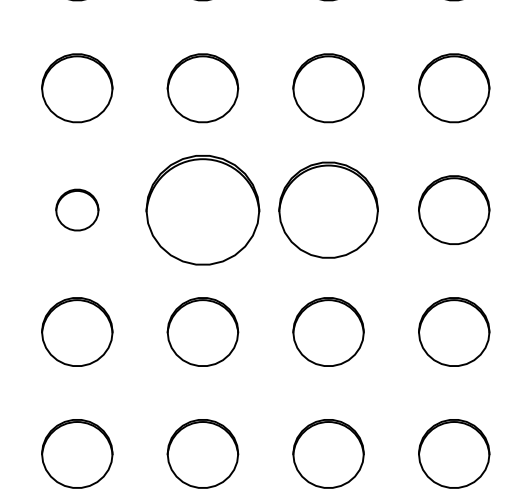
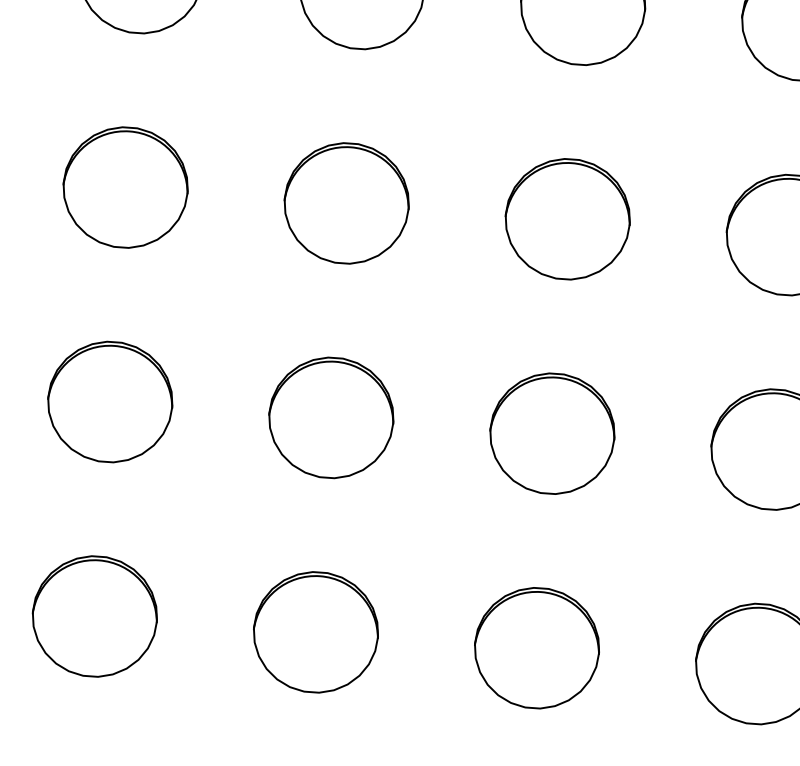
part: (77, 209) -> (110, 400), size x1.67
part: (202, 209) -> (330, 416), size x0.62
part: (328, 209) -> (552, 432), size x0.71

